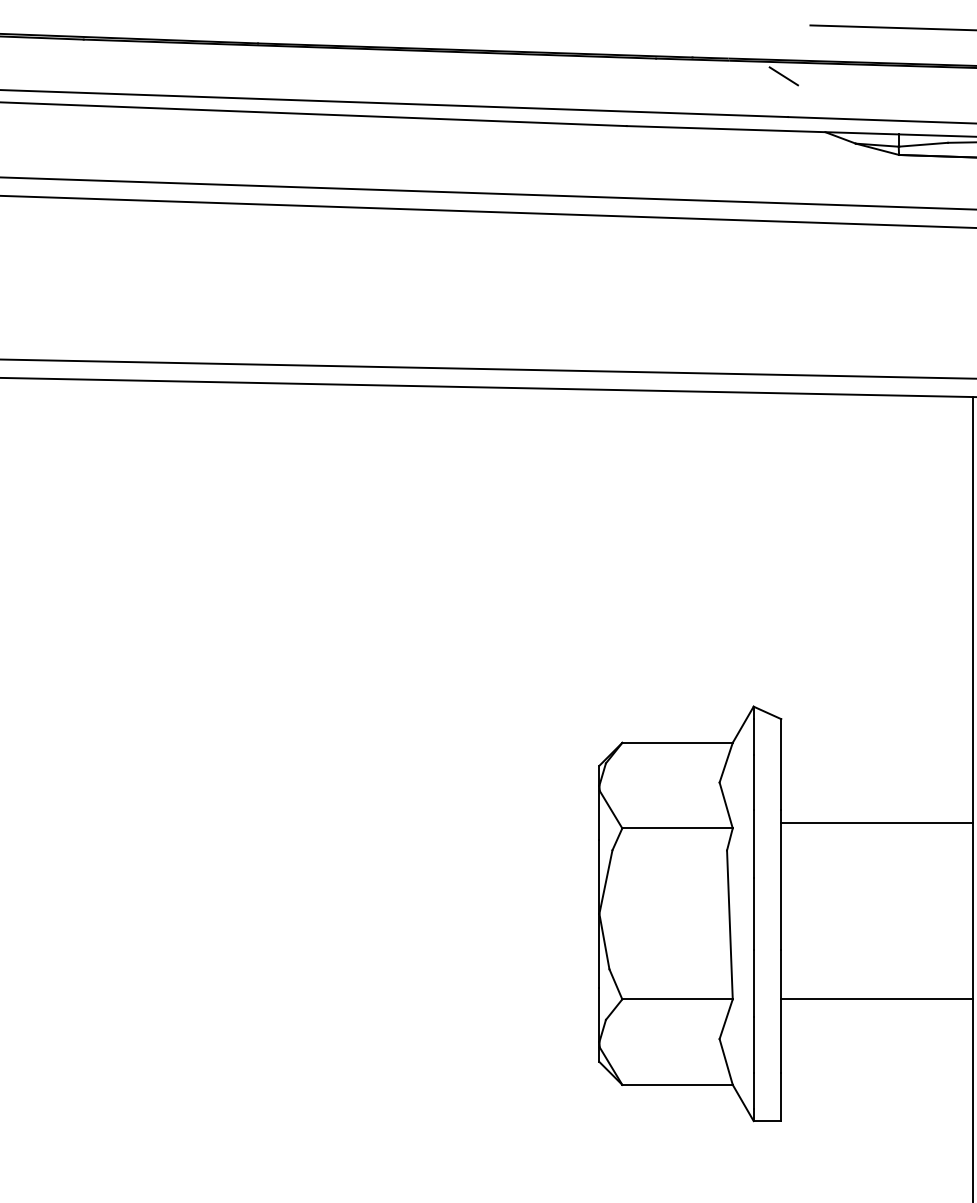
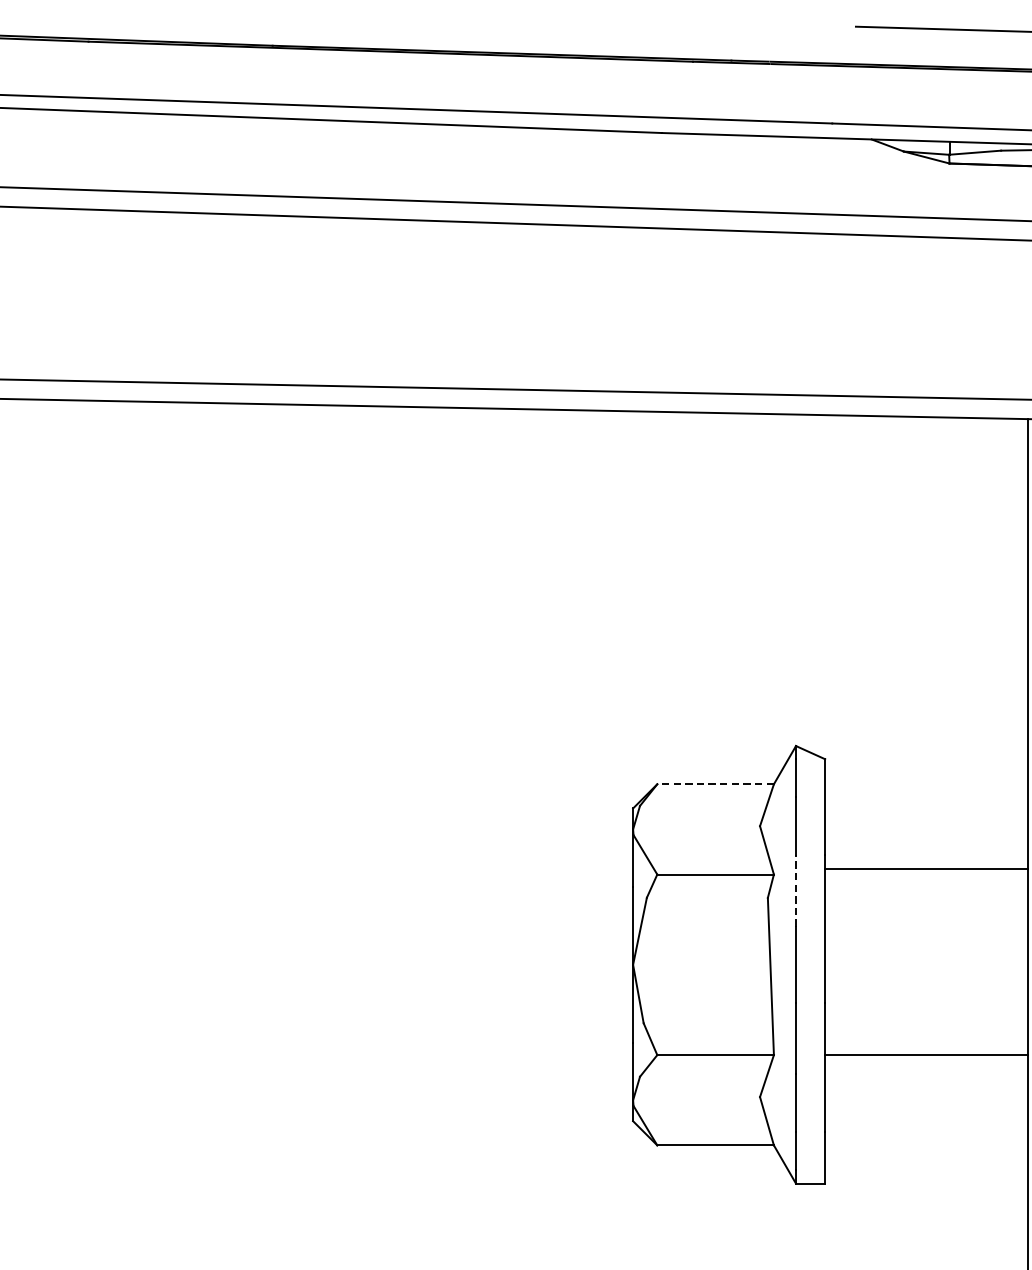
line: (783, 76) -> (827, 80), removed
line: (677, 742) -> (715, 783), solid -> dashed
line: (753, 844) -> (795, 891), solid -> dashed

